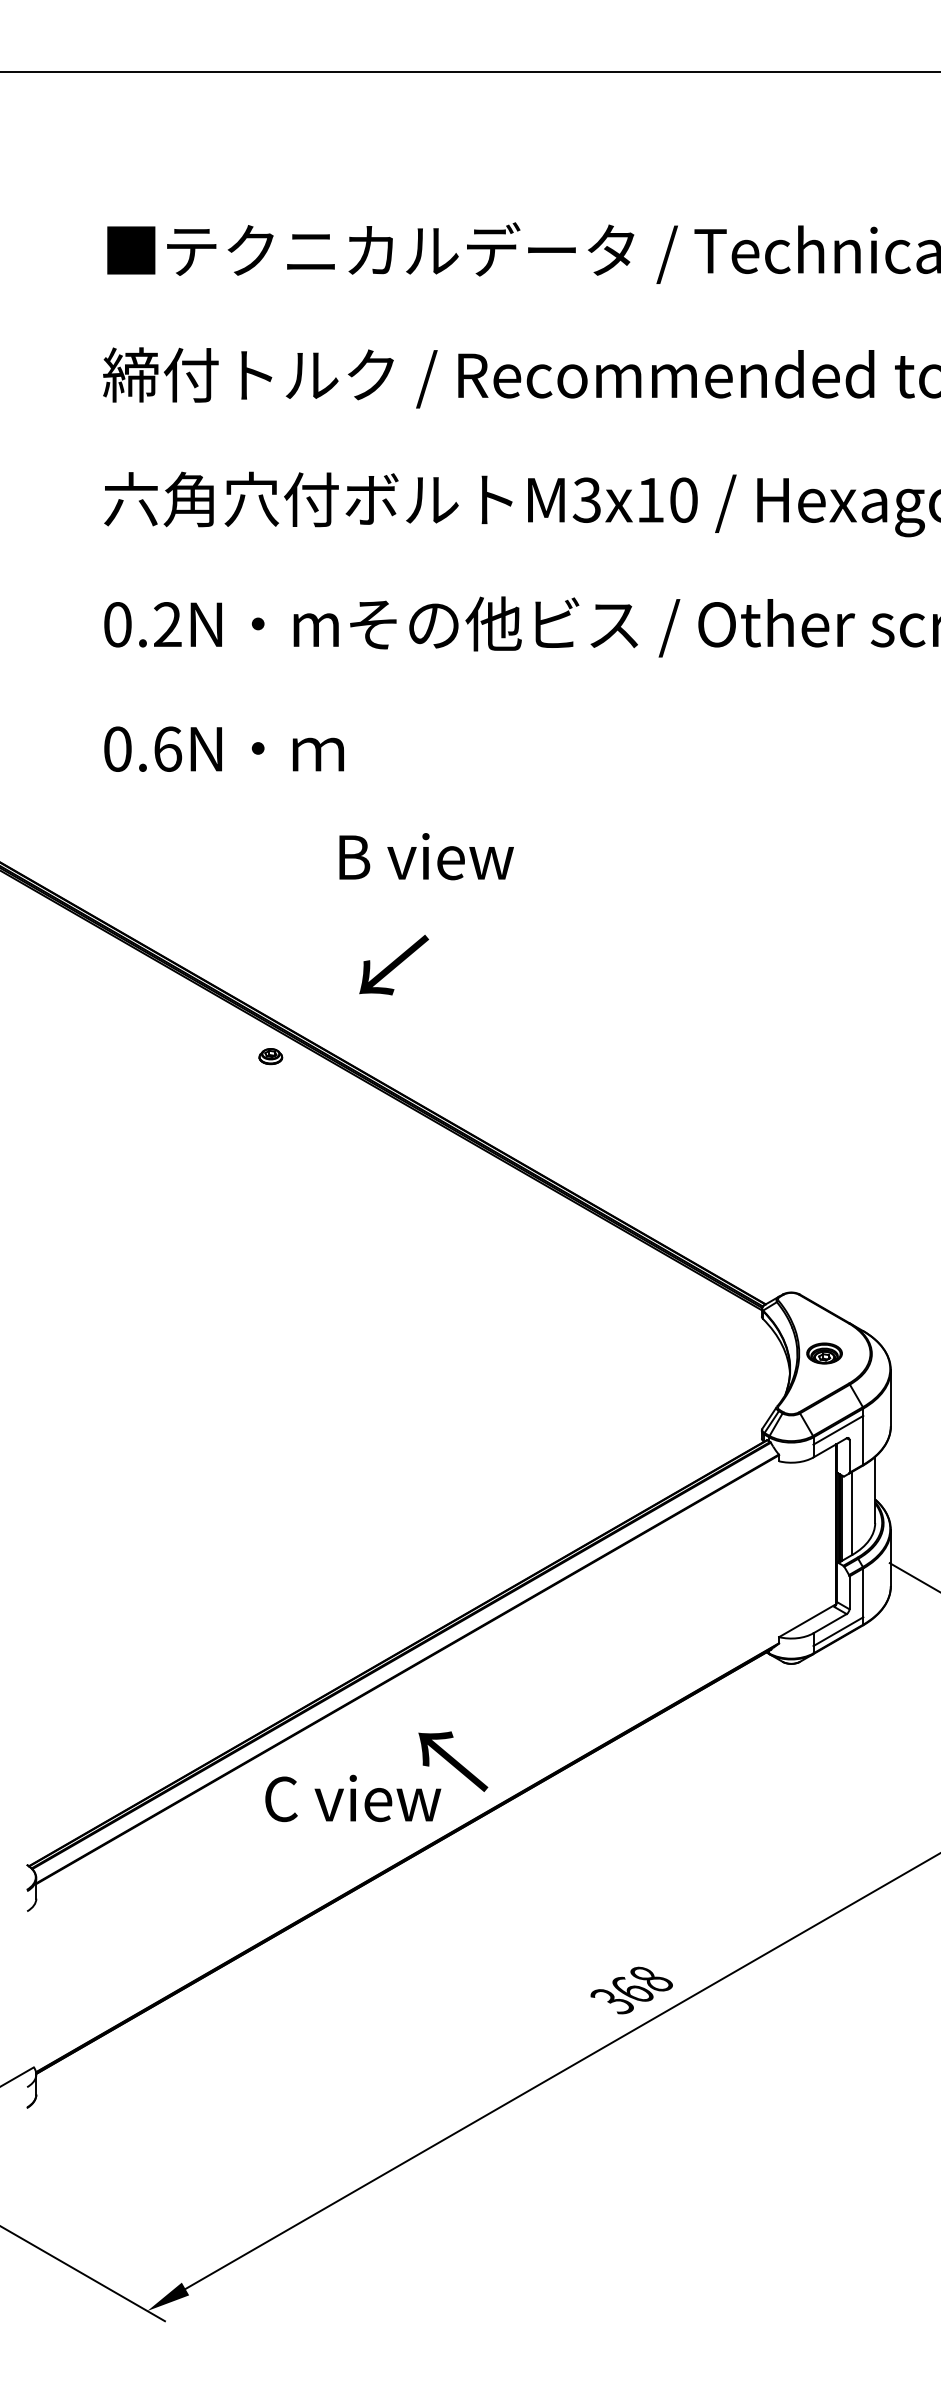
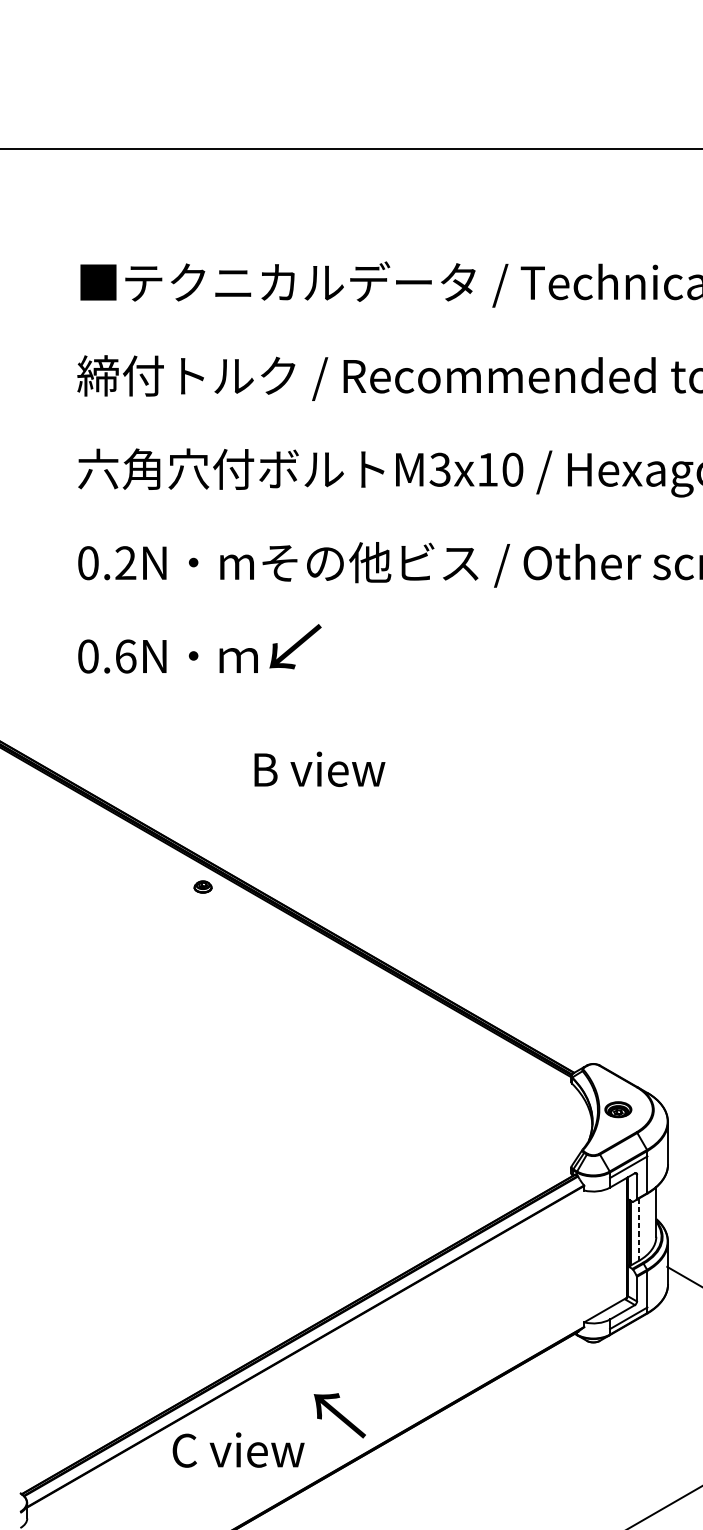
text: (426, 856) -> (319, 769), moved
text: (393, 964) -> (295, 646), moved
line: (852, 1513) -> (639, 1229), solid -> dashed
text: (353, 1798) -> (238, 1450), moved

